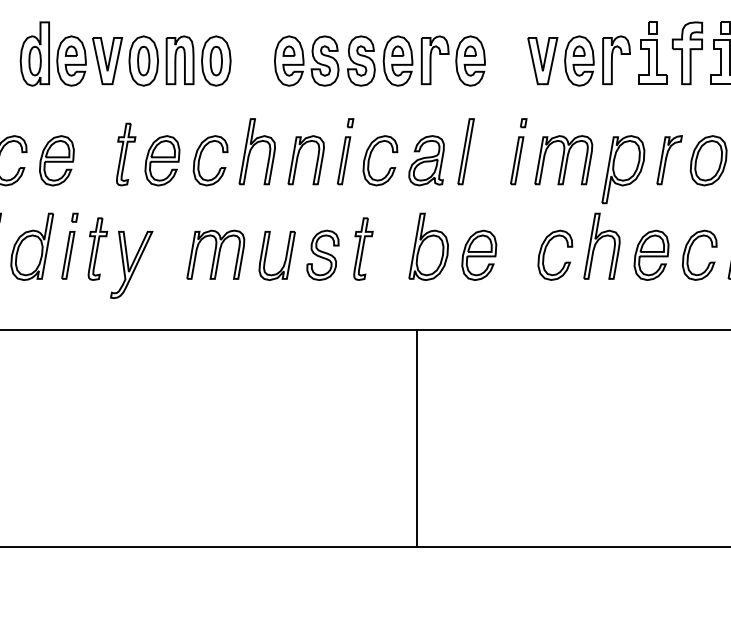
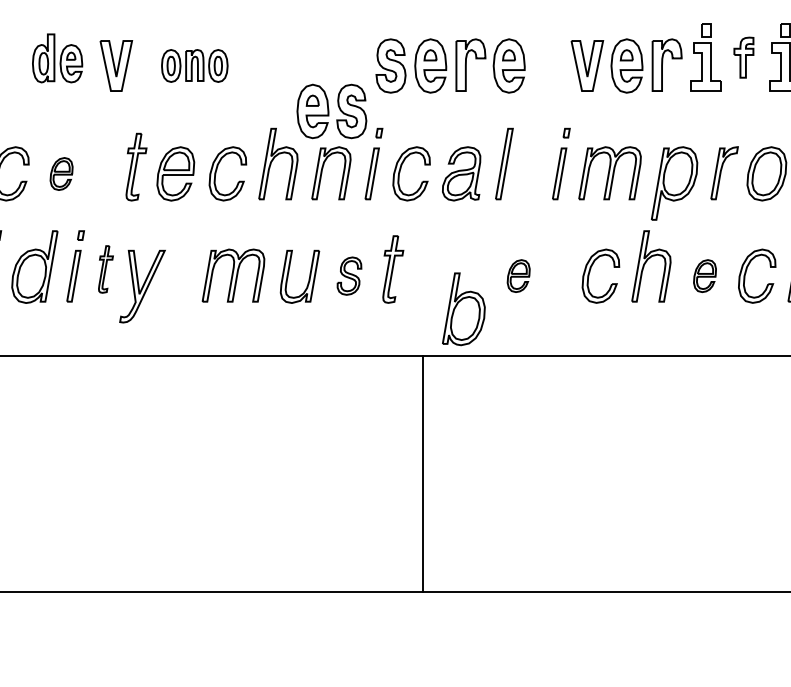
part: (52, 53) -> (56, 57), size x0.7
part: (687, 53) -> (743, 57), size x0.6
part: (179, 60) -> (194, 65), size x0.6
part: (306, 60) -> (331, 110), moved
part: (56, 160) -> (61, 173), size x0.6
part: (428, 246) -> (463, 308), moved
part: (97, 248) -> (105, 268), size x0.7
part: (322, 254) -> (348, 275), size x0.7
part: (479, 254) -> (518, 275), size x0.6
part: (651, 254) -> (704, 275), size x0.6
line: (417, 437) -> (422, 473), moved

